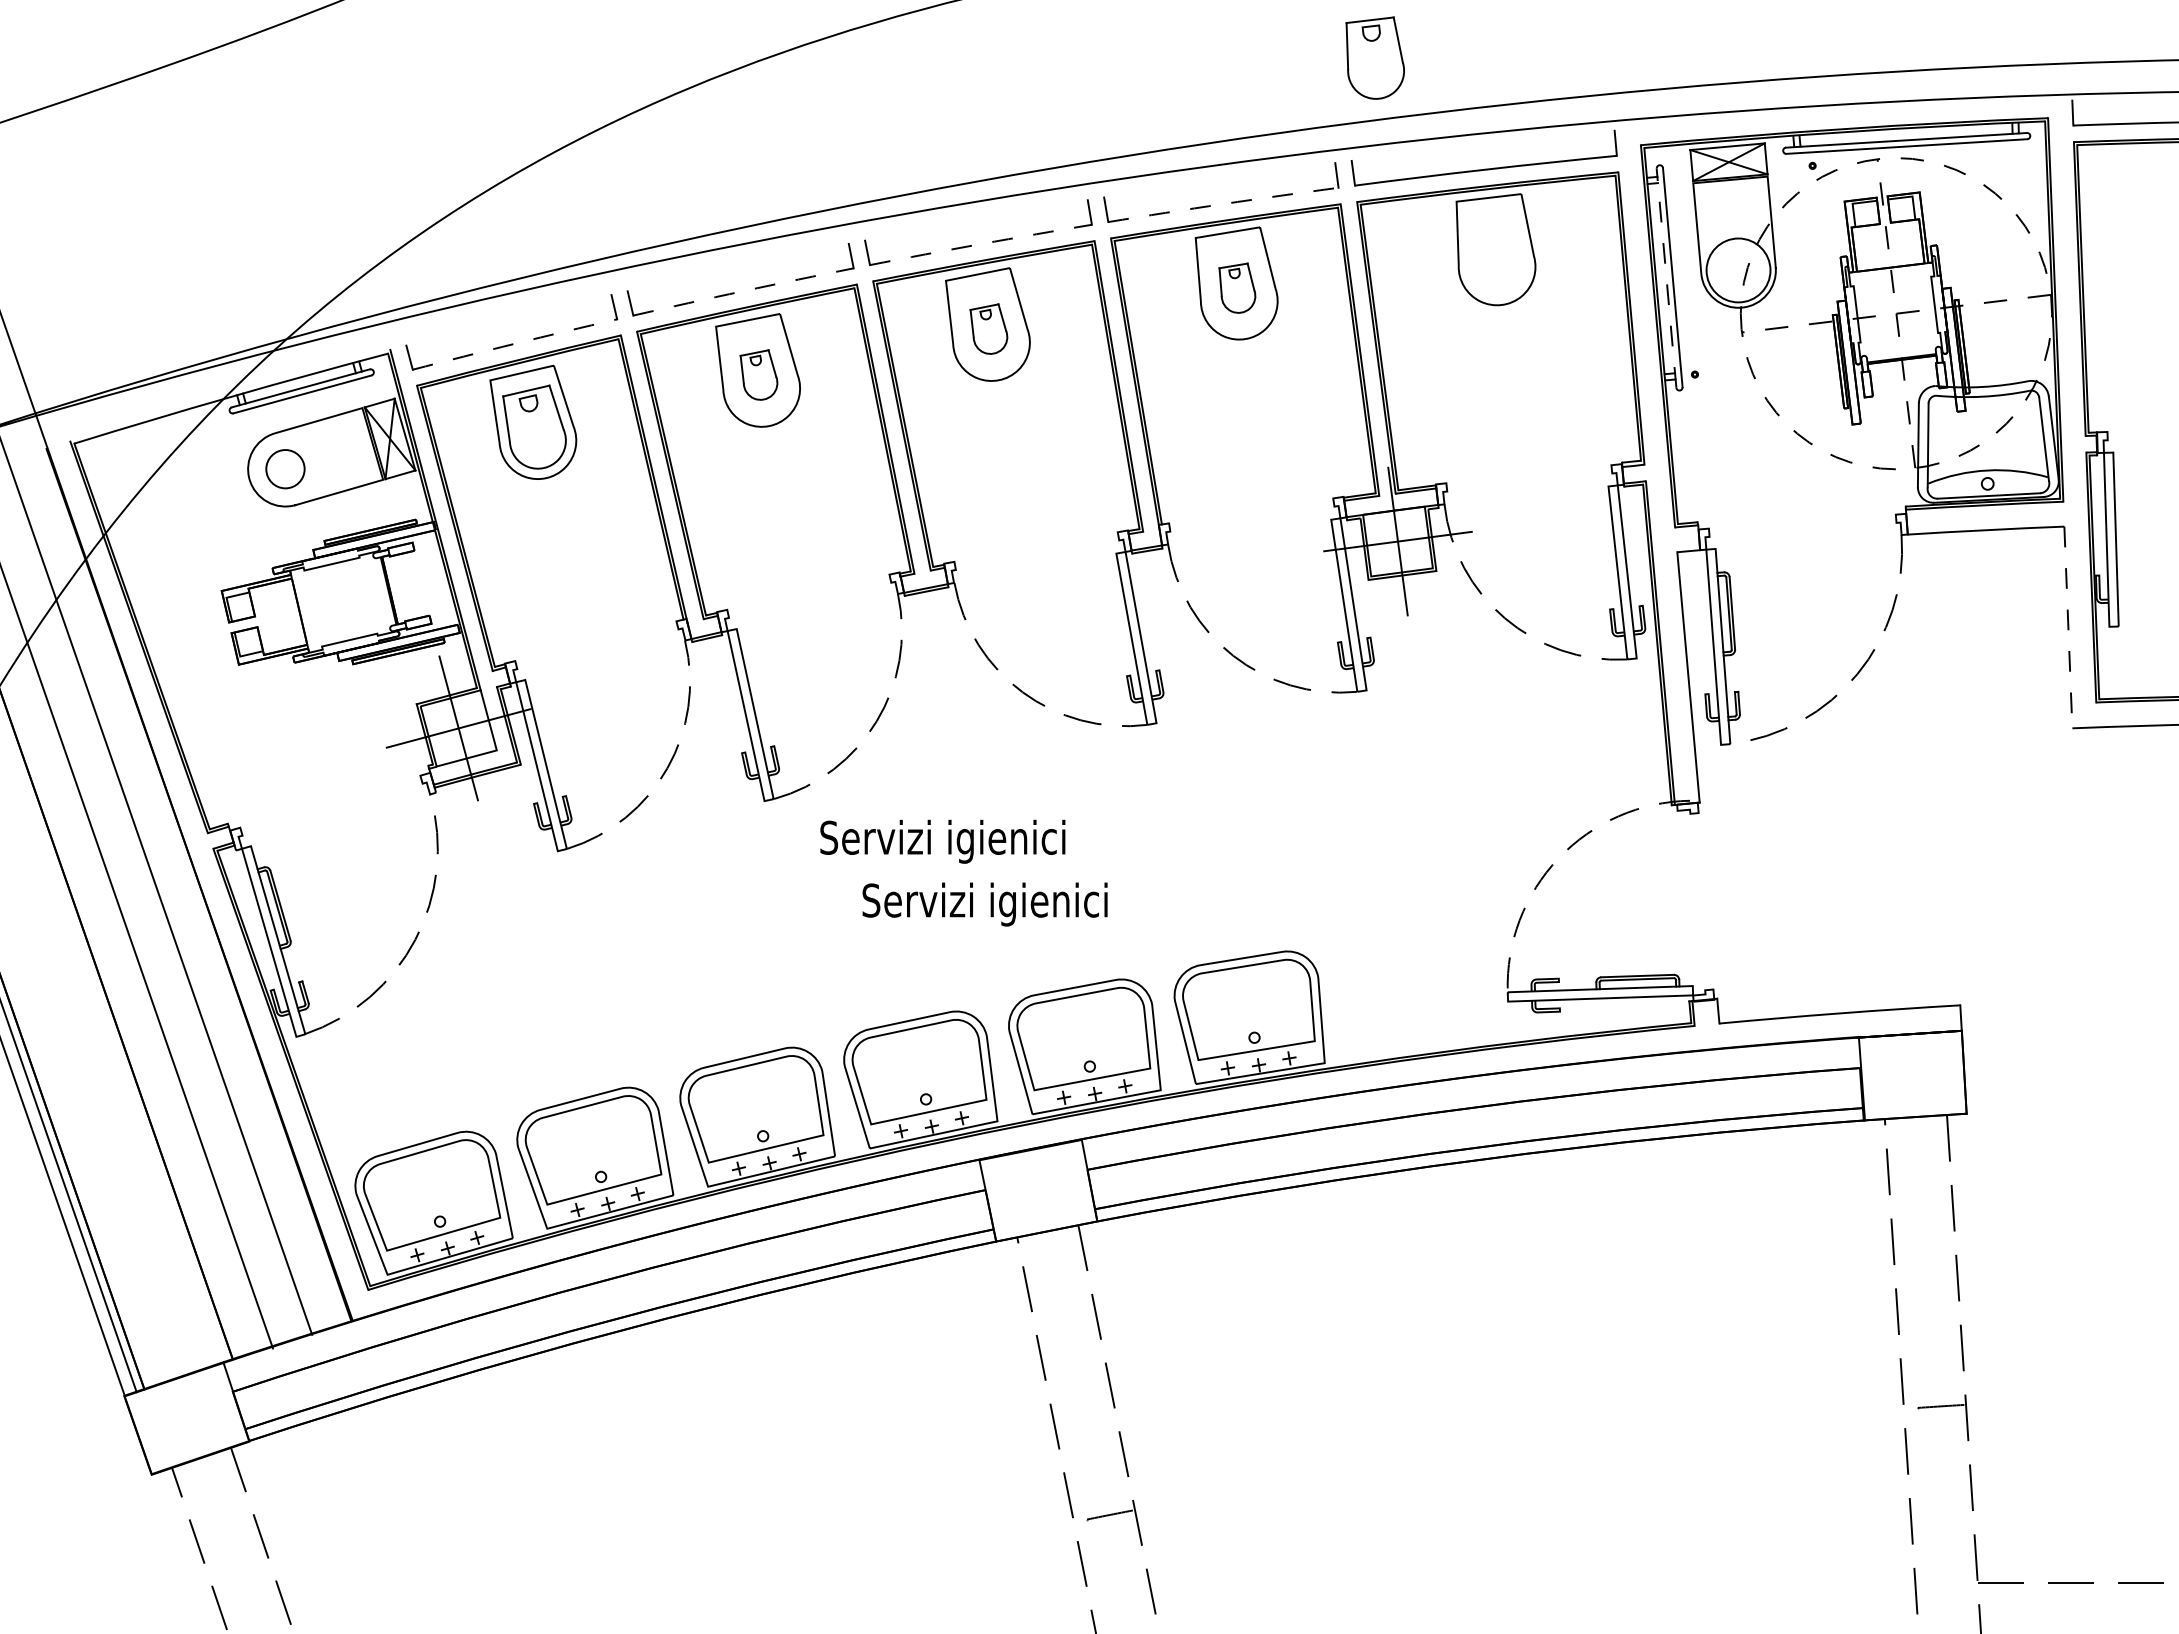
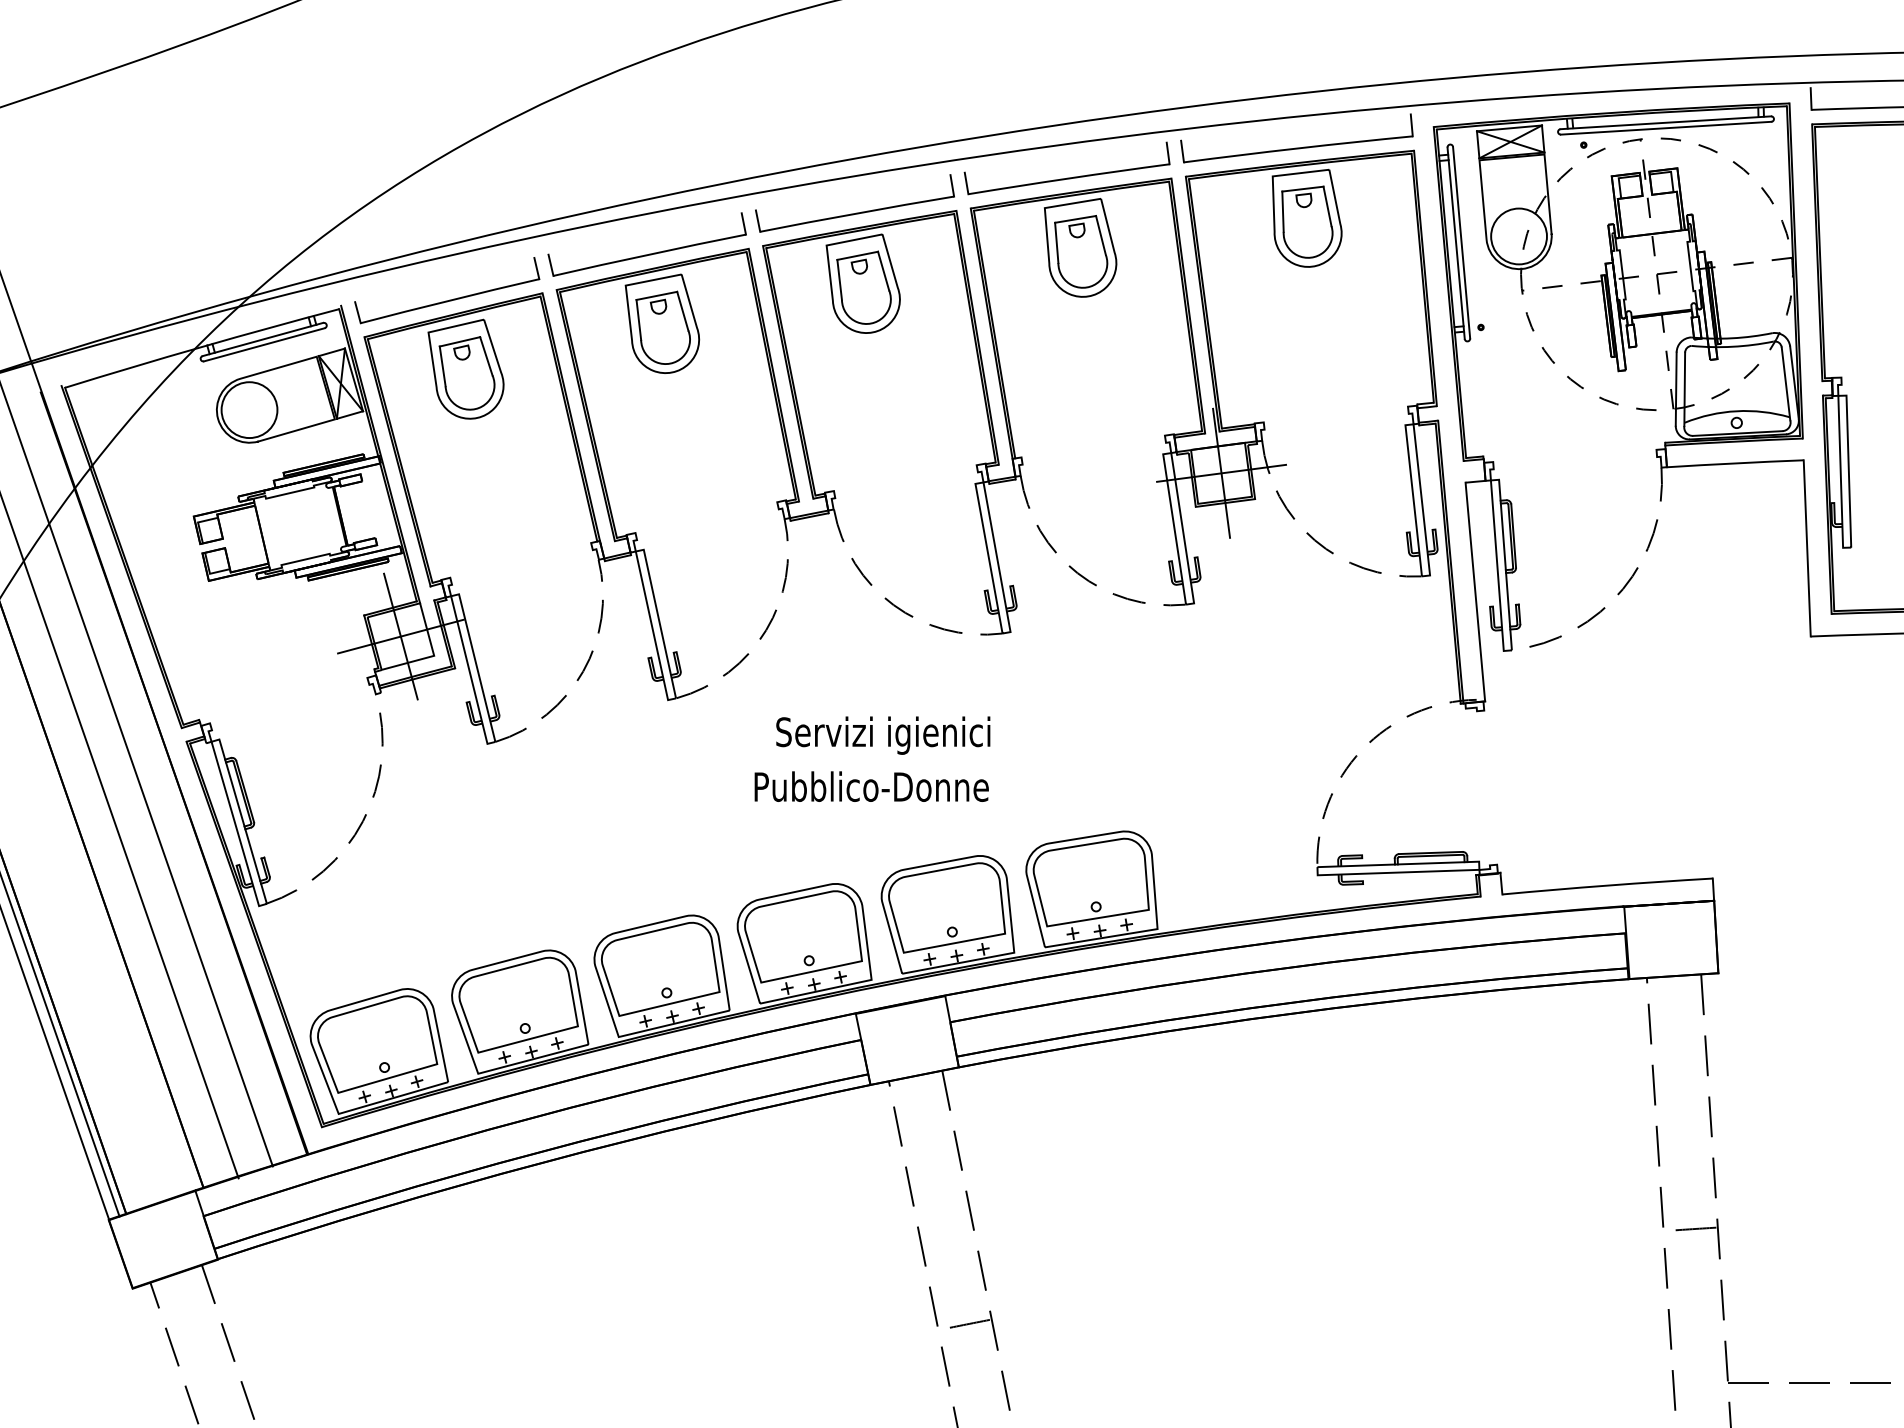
part: (1374, 57) -> (1306, 221), moved
line: (1223, 204) -> (1069, 178), dashed -> solid
line: (980, 244) -> (856, 213), dashed -> solid
line: (1666, 278) -> (1456, 243), dashed -> solid
part: (1237, 288) -> (1081, 252), size x1.67
line: (743, 291) -> (649, 254), dashed -> solid
part: (988, 328) -> (863, 287), size x1.67
line: (514, 343) -> (449, 300), dashed -> solid
part: (758, 374) -> (662, 327), size x1.67
circle: (285, 469) -> (249, 410), size x1.67
line: (2068, 627) -> (1807, 548), dashed -> solid
text: (942, 841) -> (882, 735), moved
text: (996, 904) -> (870, 790), Servizi igienici -> Pubblico-Donne

